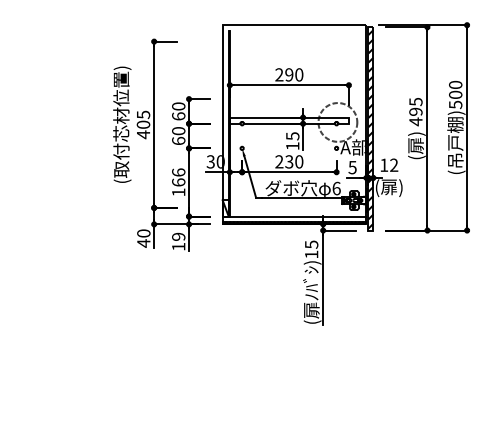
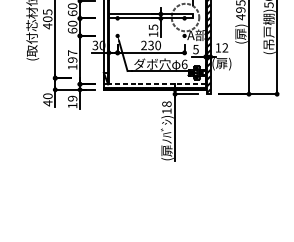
text: (178, 177) -> (72, 56), 166 -> 197
line: (294, 216) -> (154, 84), solid -> dashed
text: (311, 244) -> (166, 104), )15 -> )18

